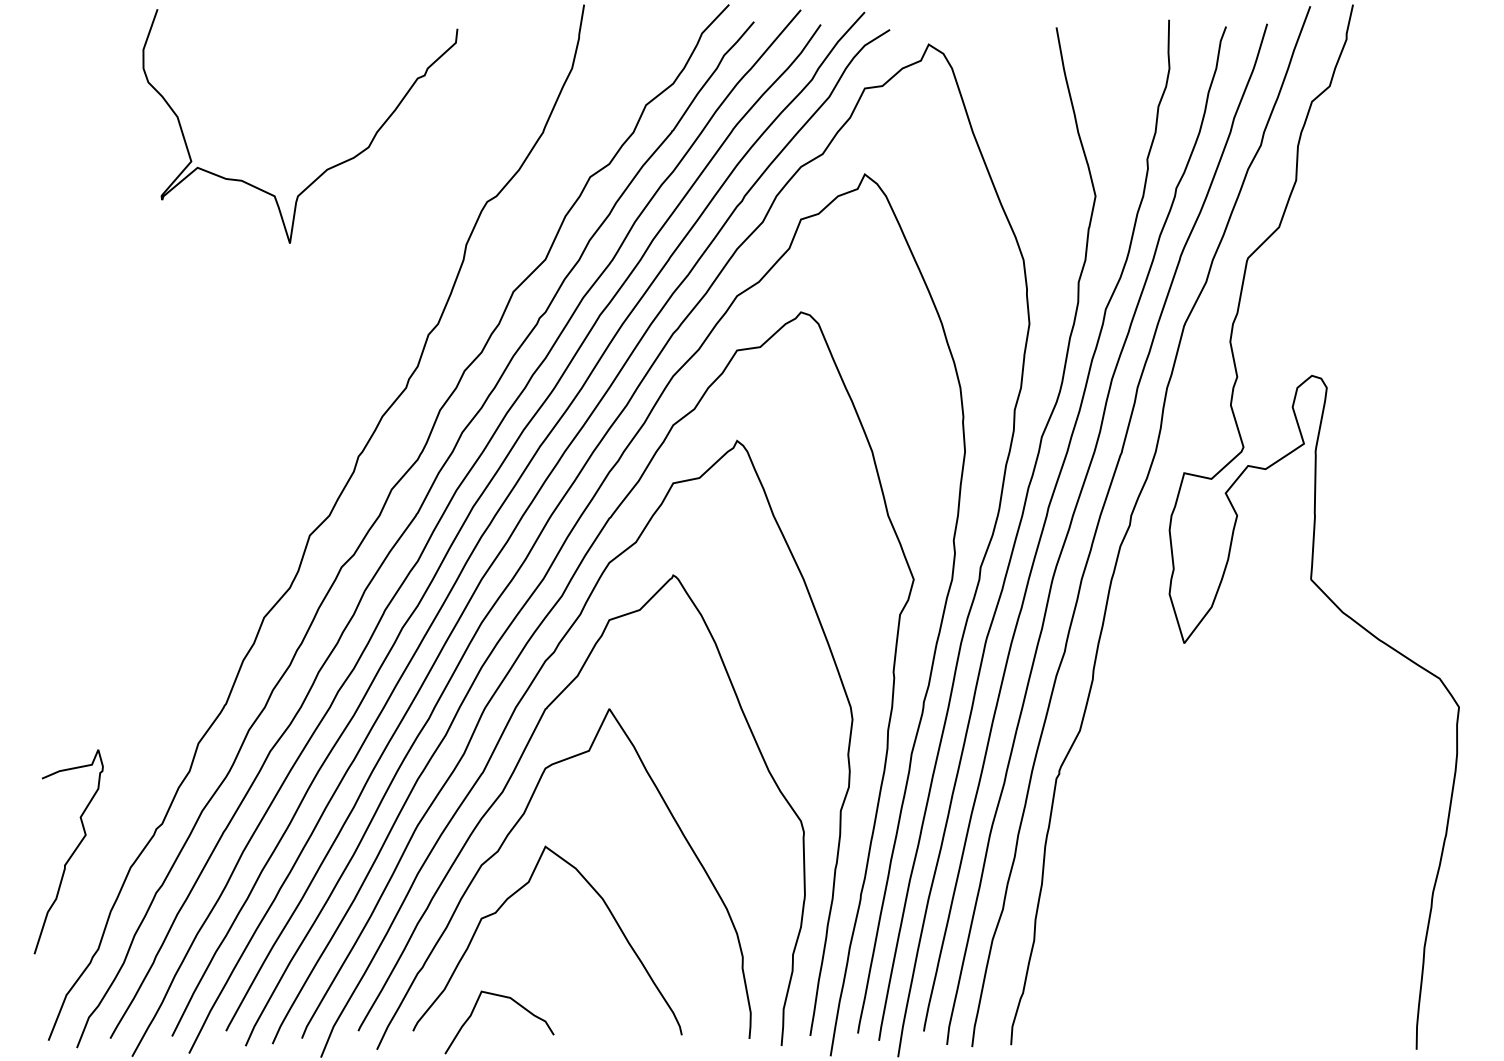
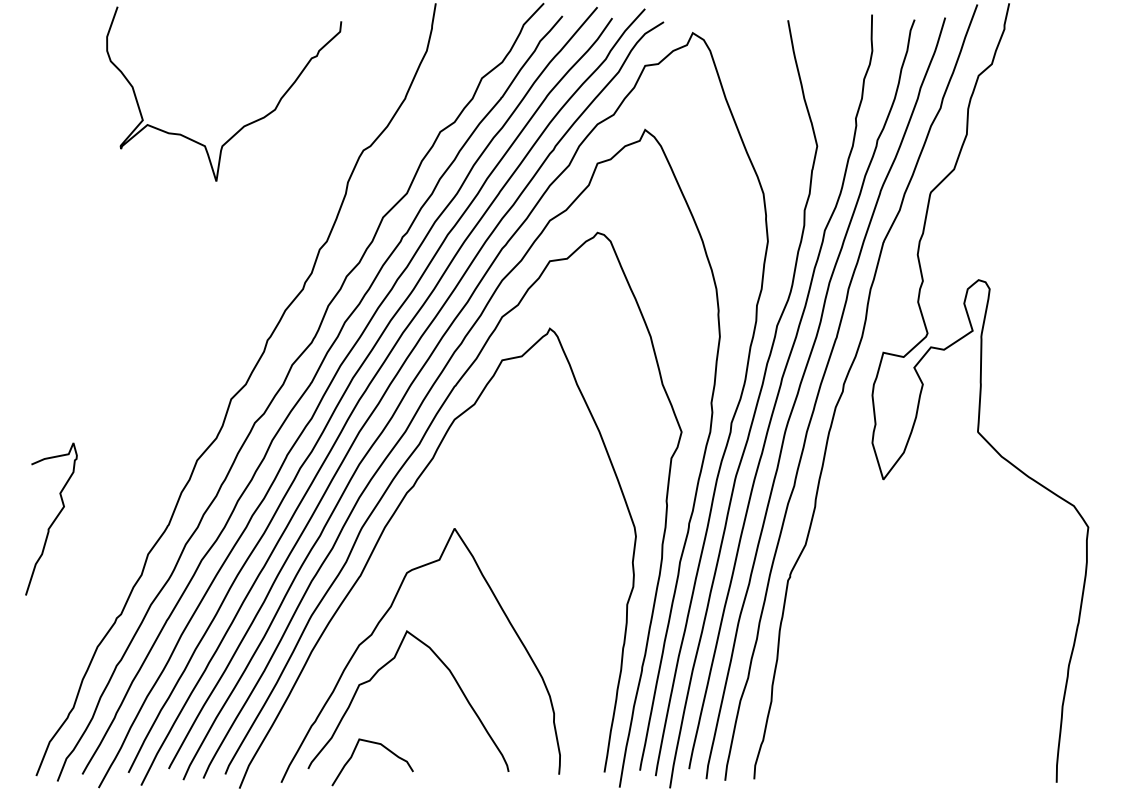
curve: (514, 774) -> (383, 577), removed
curve: (71, 853) -> (53, 520), moved

